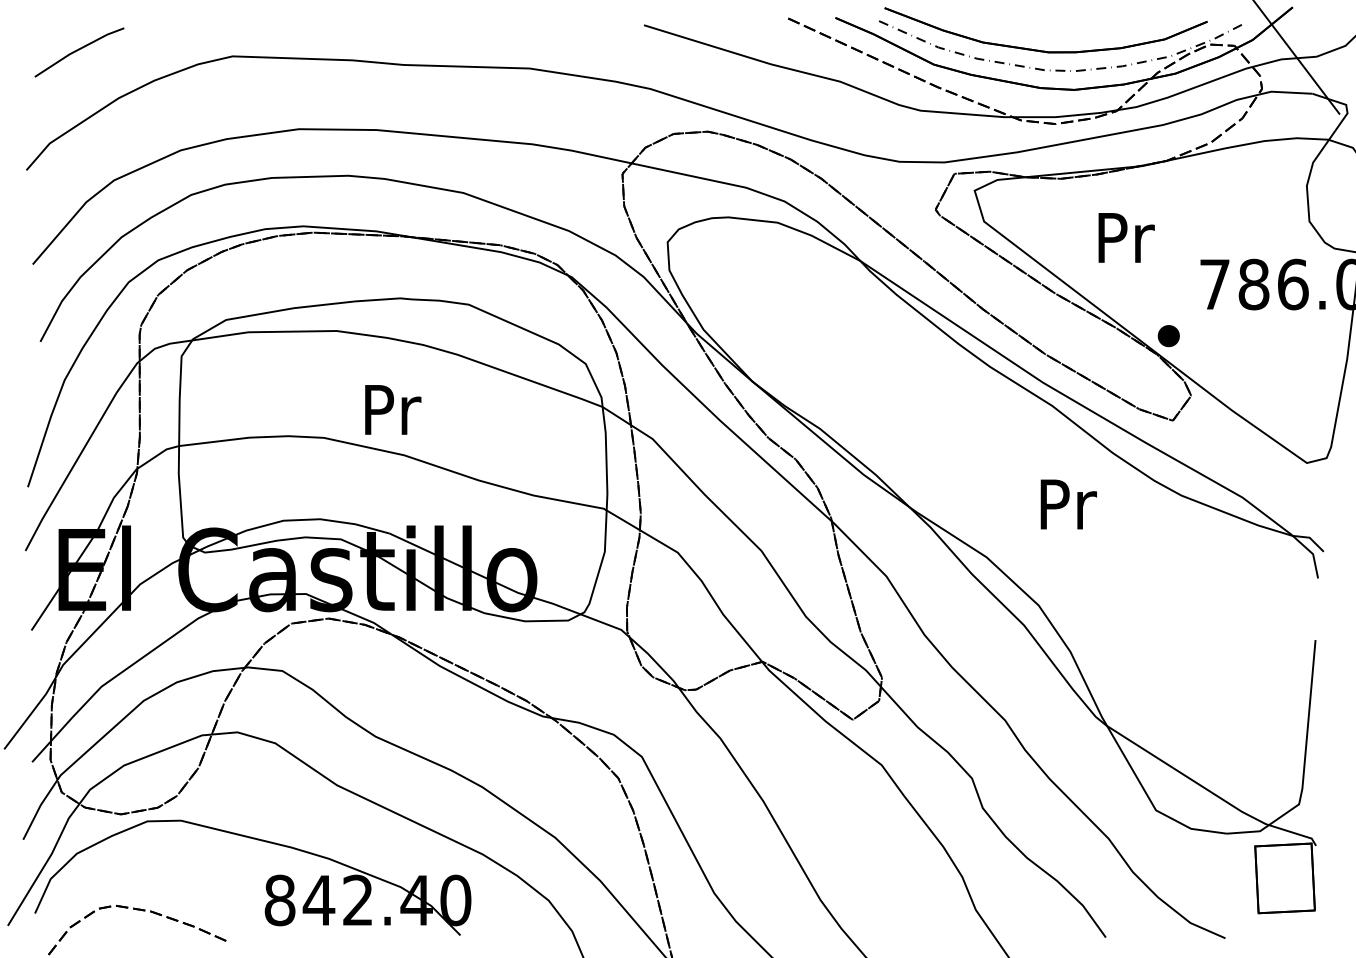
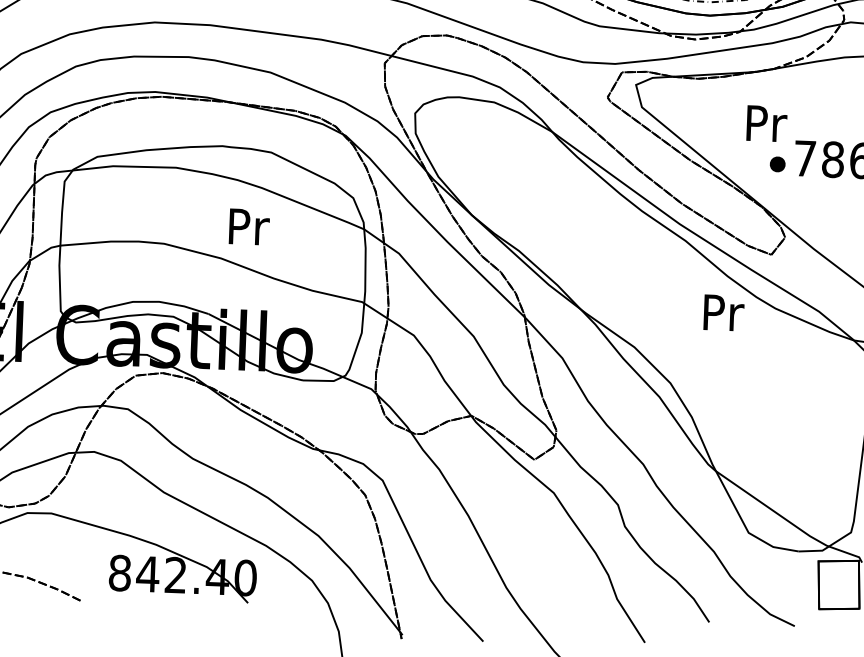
text: (1126, 237) -> (766, 123), moved
part: (1168, 336) -> (777, 164), moved
text: (393, 409) -> (249, 226), moved
text: (1068, 504) -> (723, 312), moved

